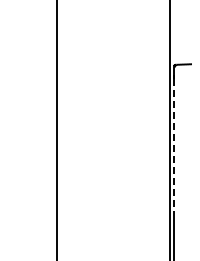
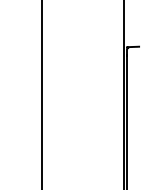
line: (174, 145) -> (127, 105), dashed -> solid

